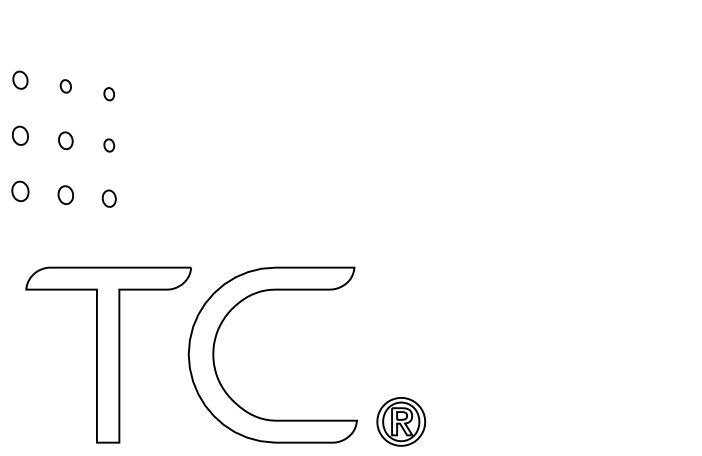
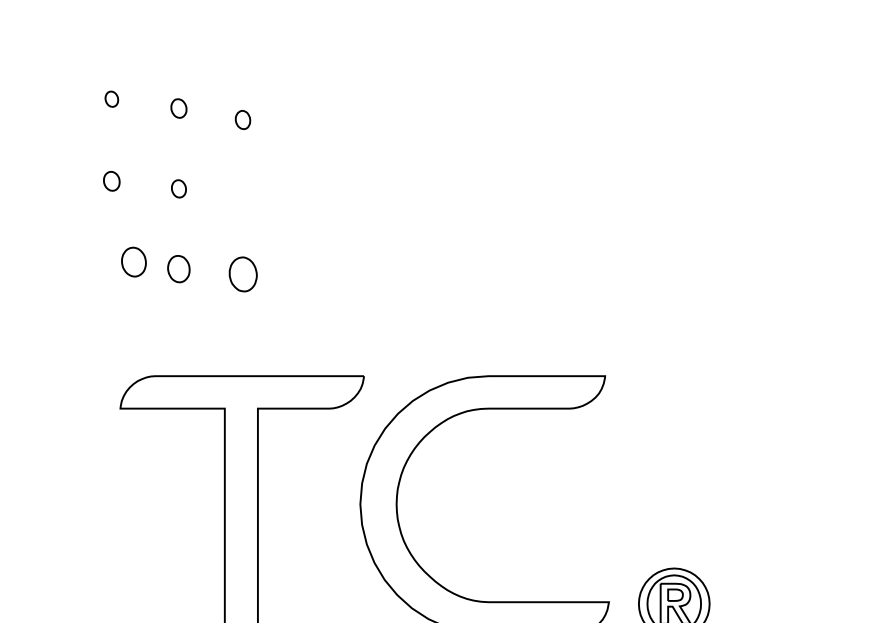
part: (20, 79) -> (111, 98), size x0.6
part: (20, 135) -> (111, 181), size x0.7
part: (65, 140) -> (178, 188), size x0.7
part: (109, 145) -> (243, 195), removed
part: (20, 191) -> (134, 262), moved
part: (108, 198) -> (241, 274), size x1.4

